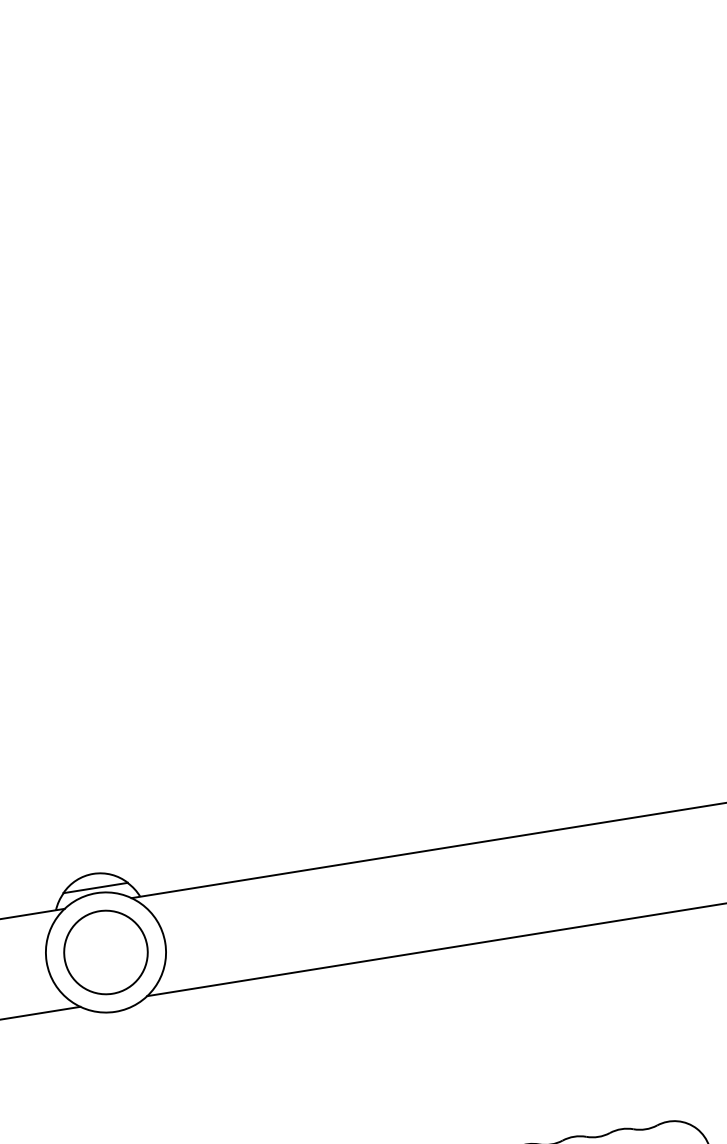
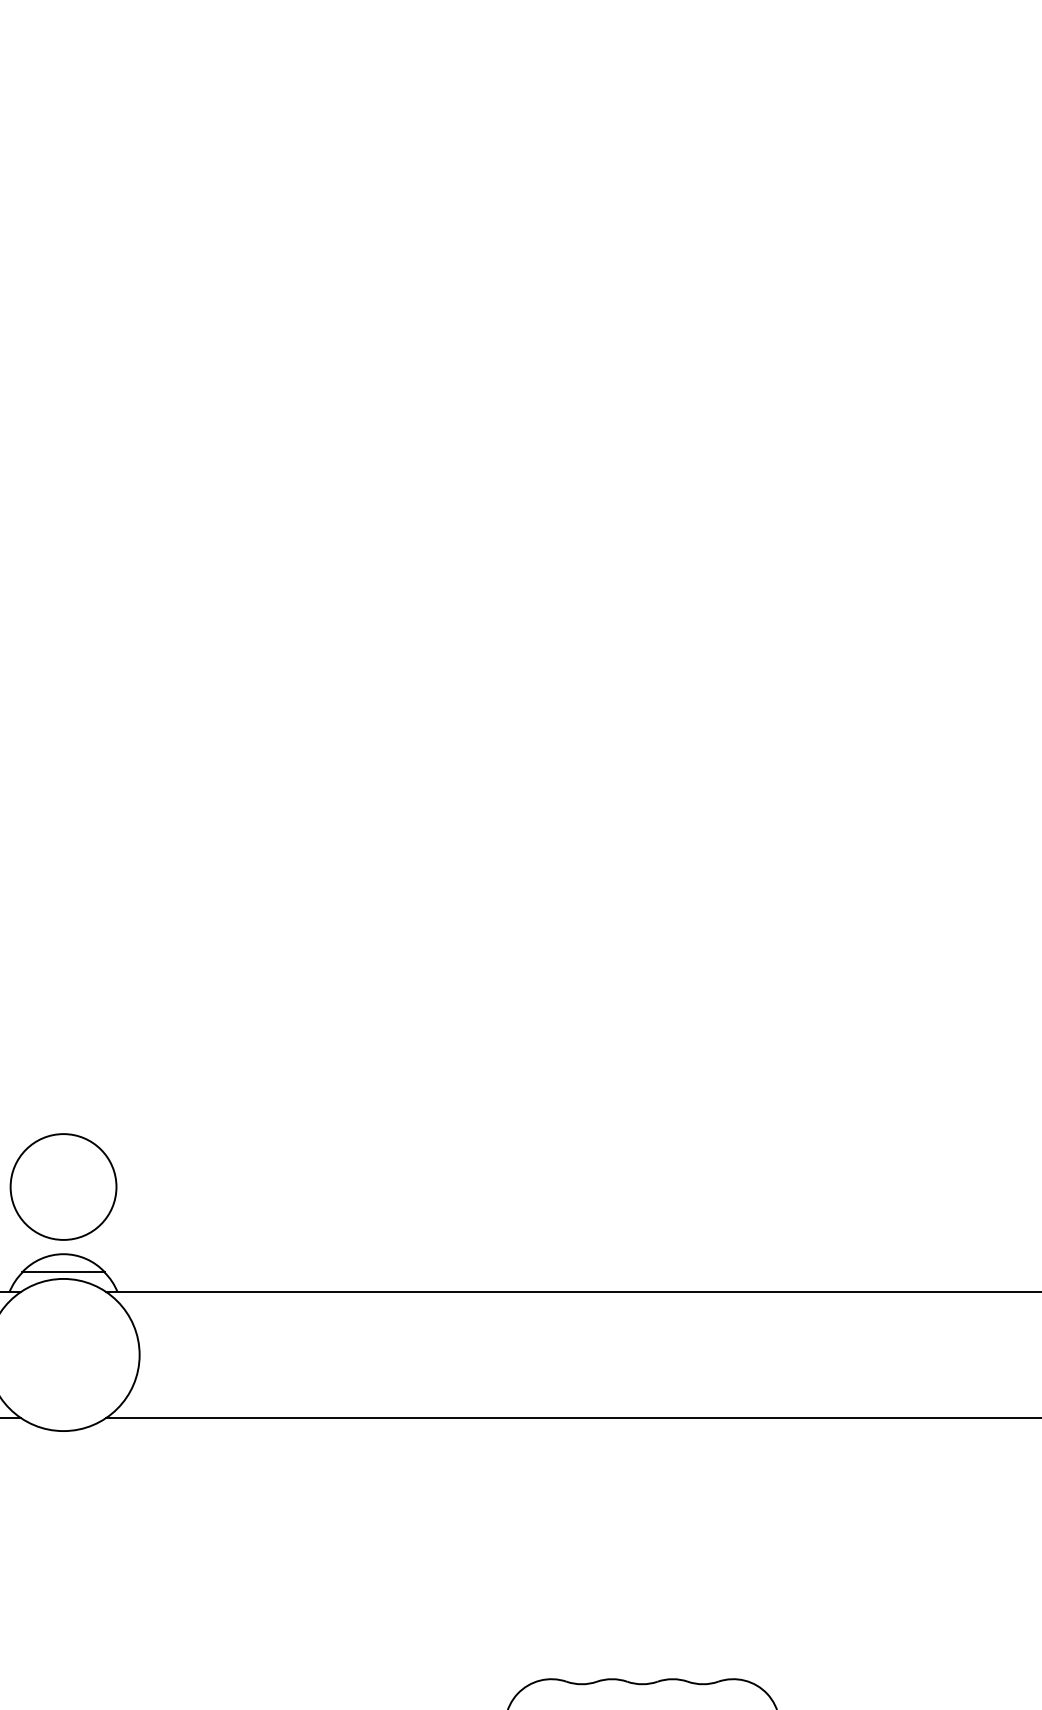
circle: (105, 952) -> (63, 1186), moved

